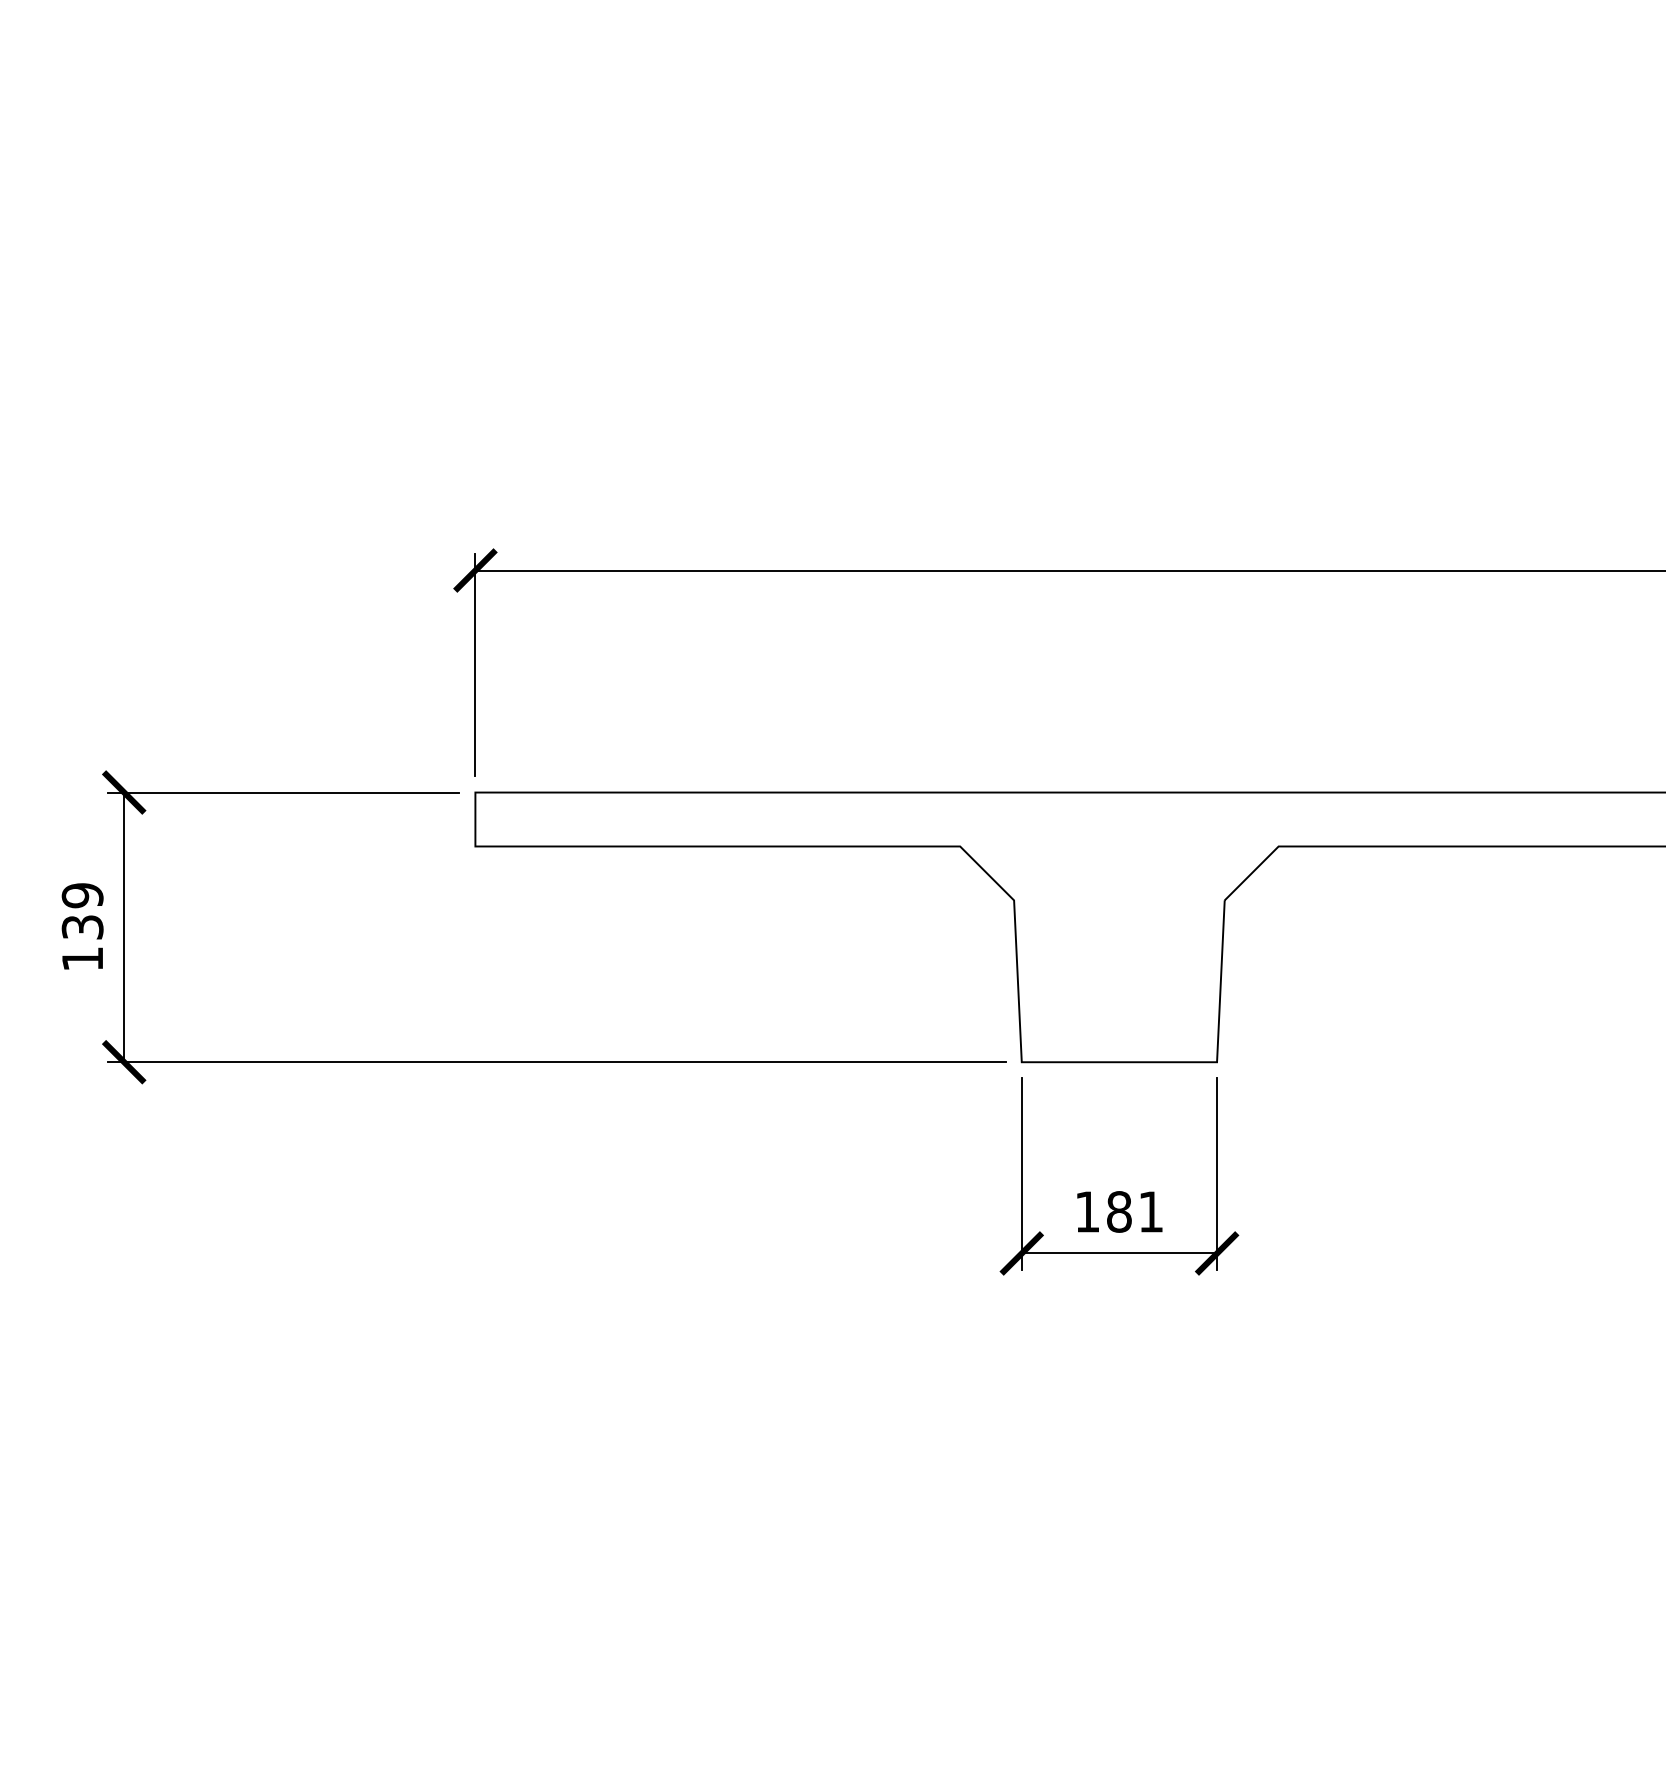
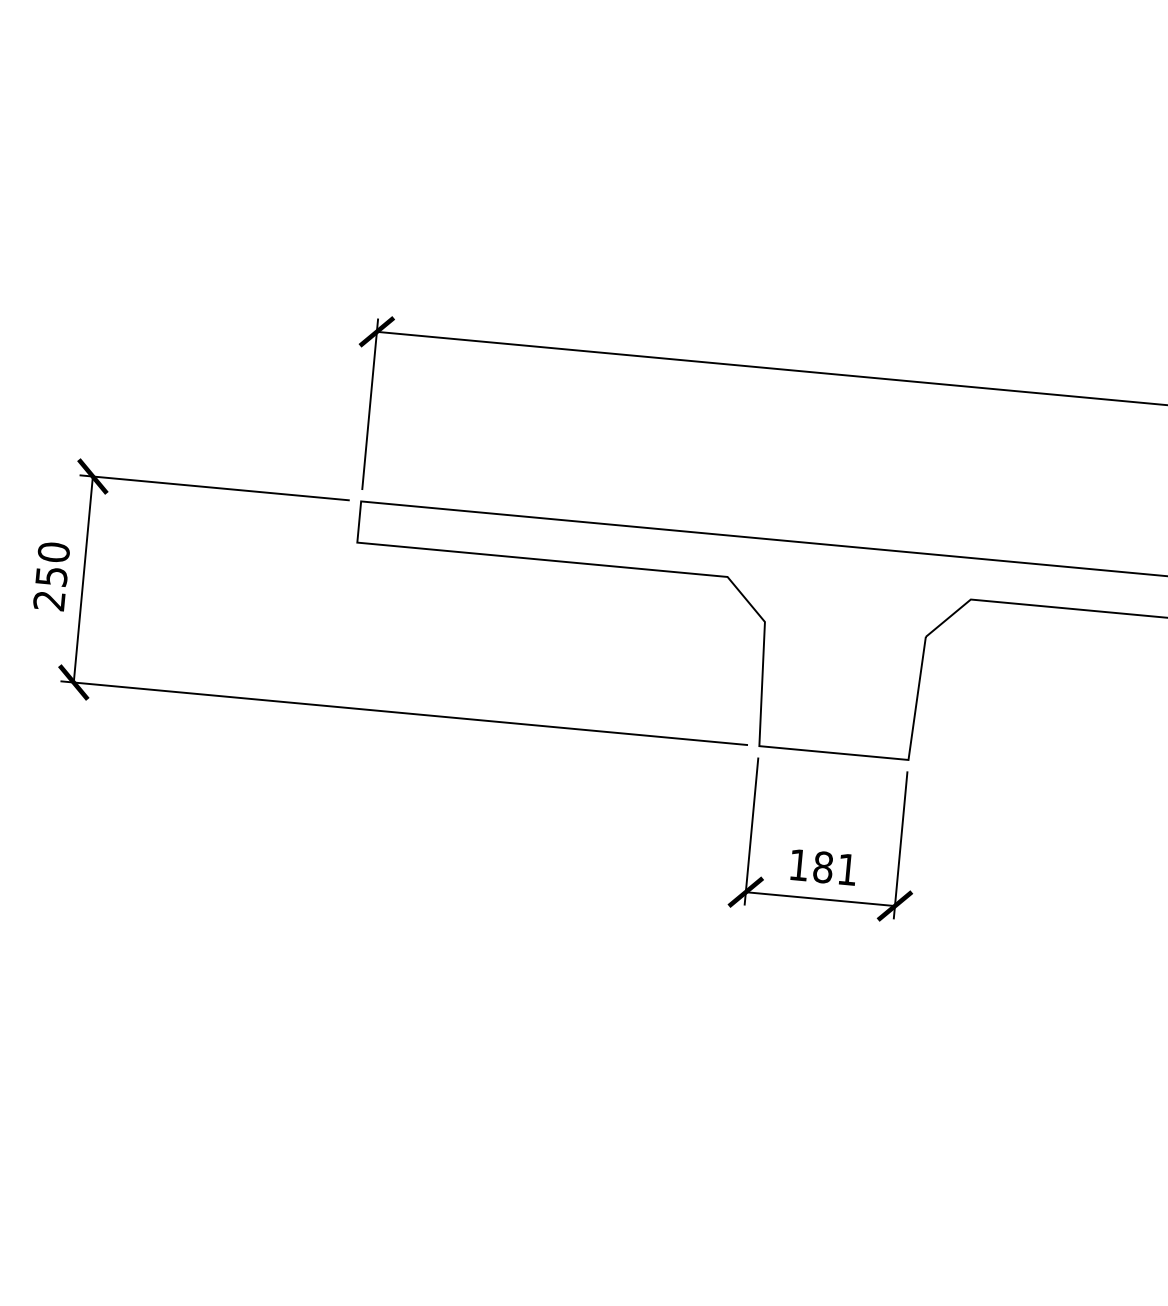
text: (82, 927) -> (51, 576), 139 -> 250

